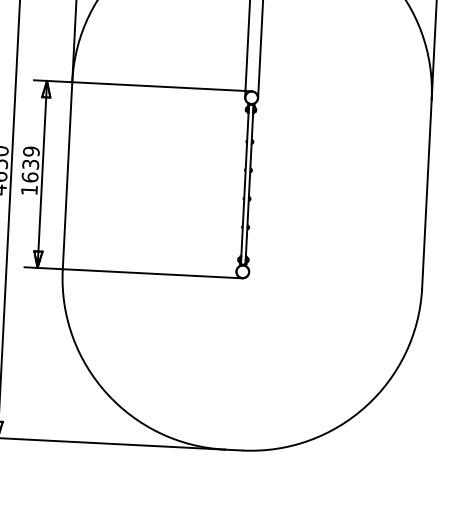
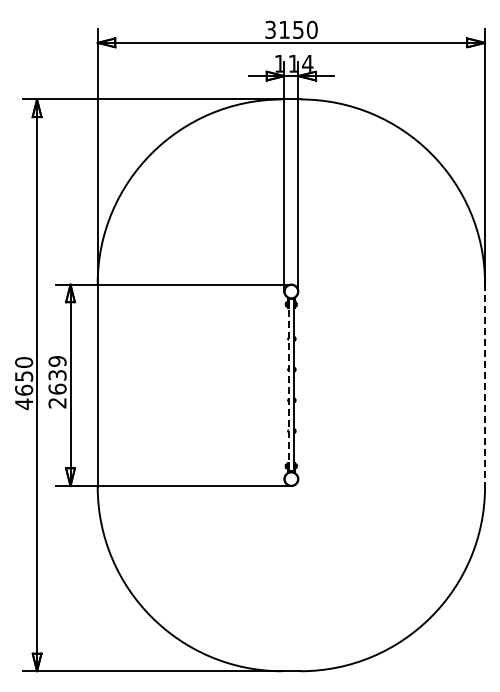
line: (244, 183) -> (288, 384), solid -> dashed
text: (29, 190) -> (57, 403), 1639 -> 2639
line: (427, 194) -> (485, 385), solid -> dashed

